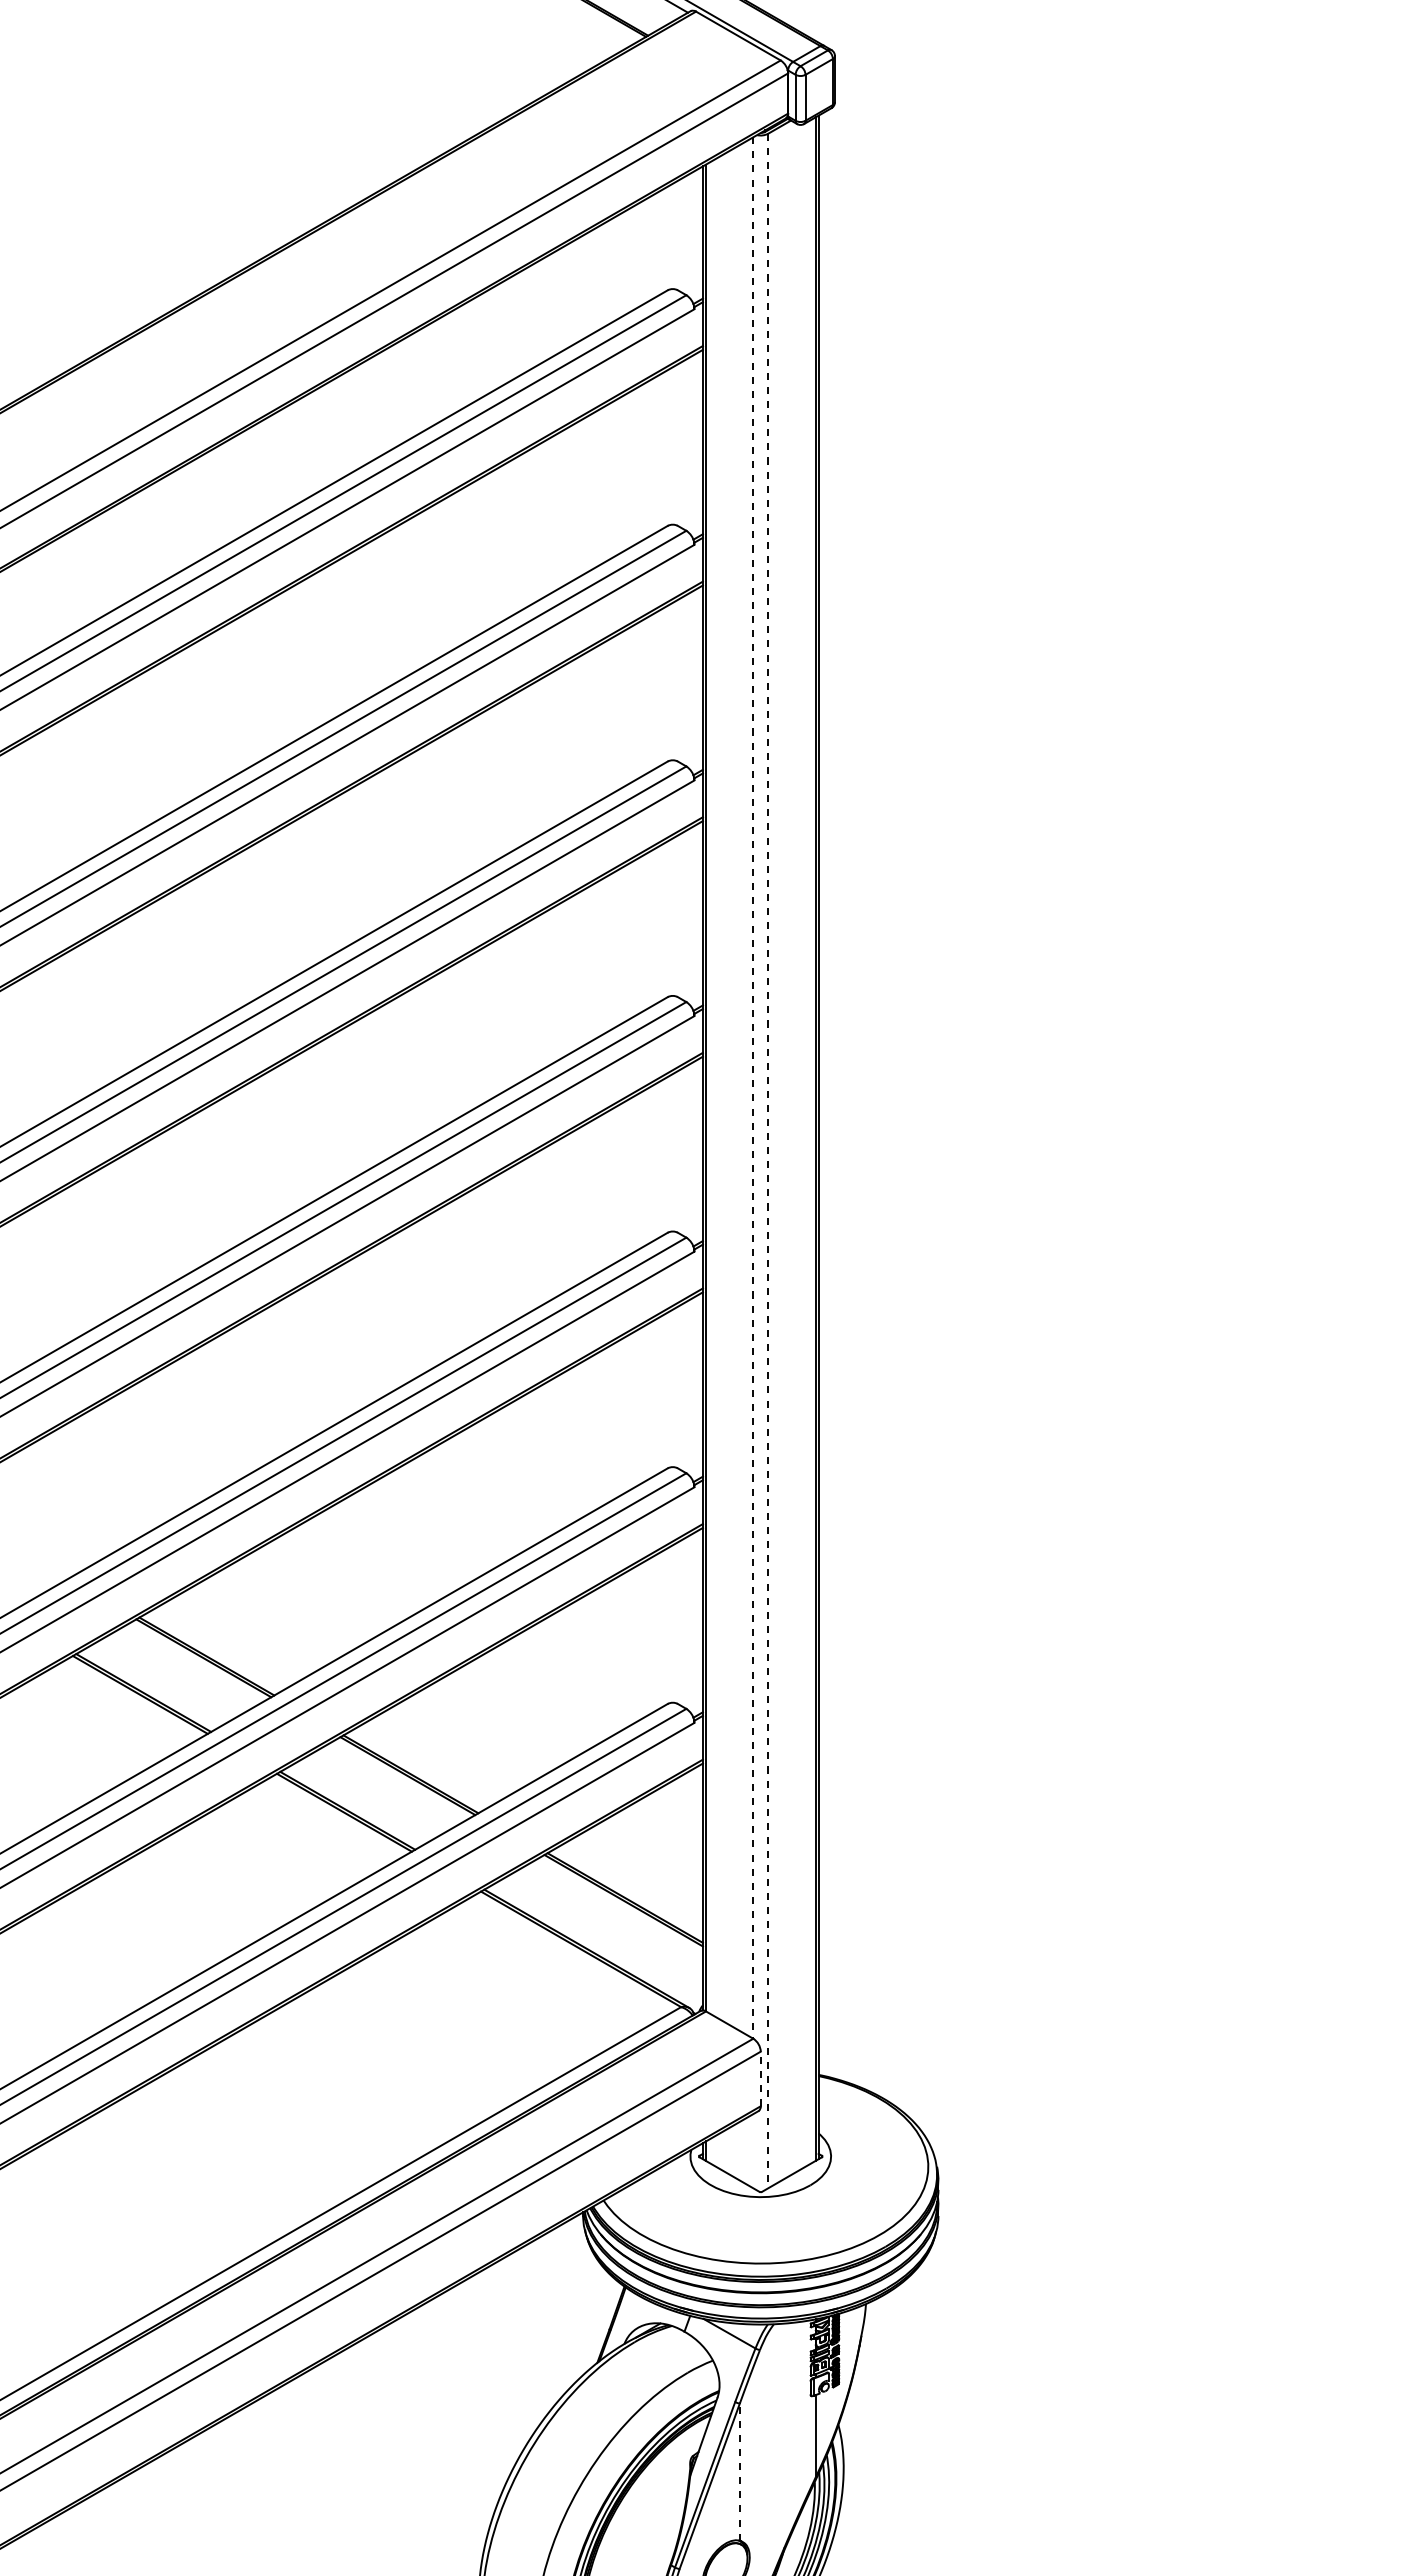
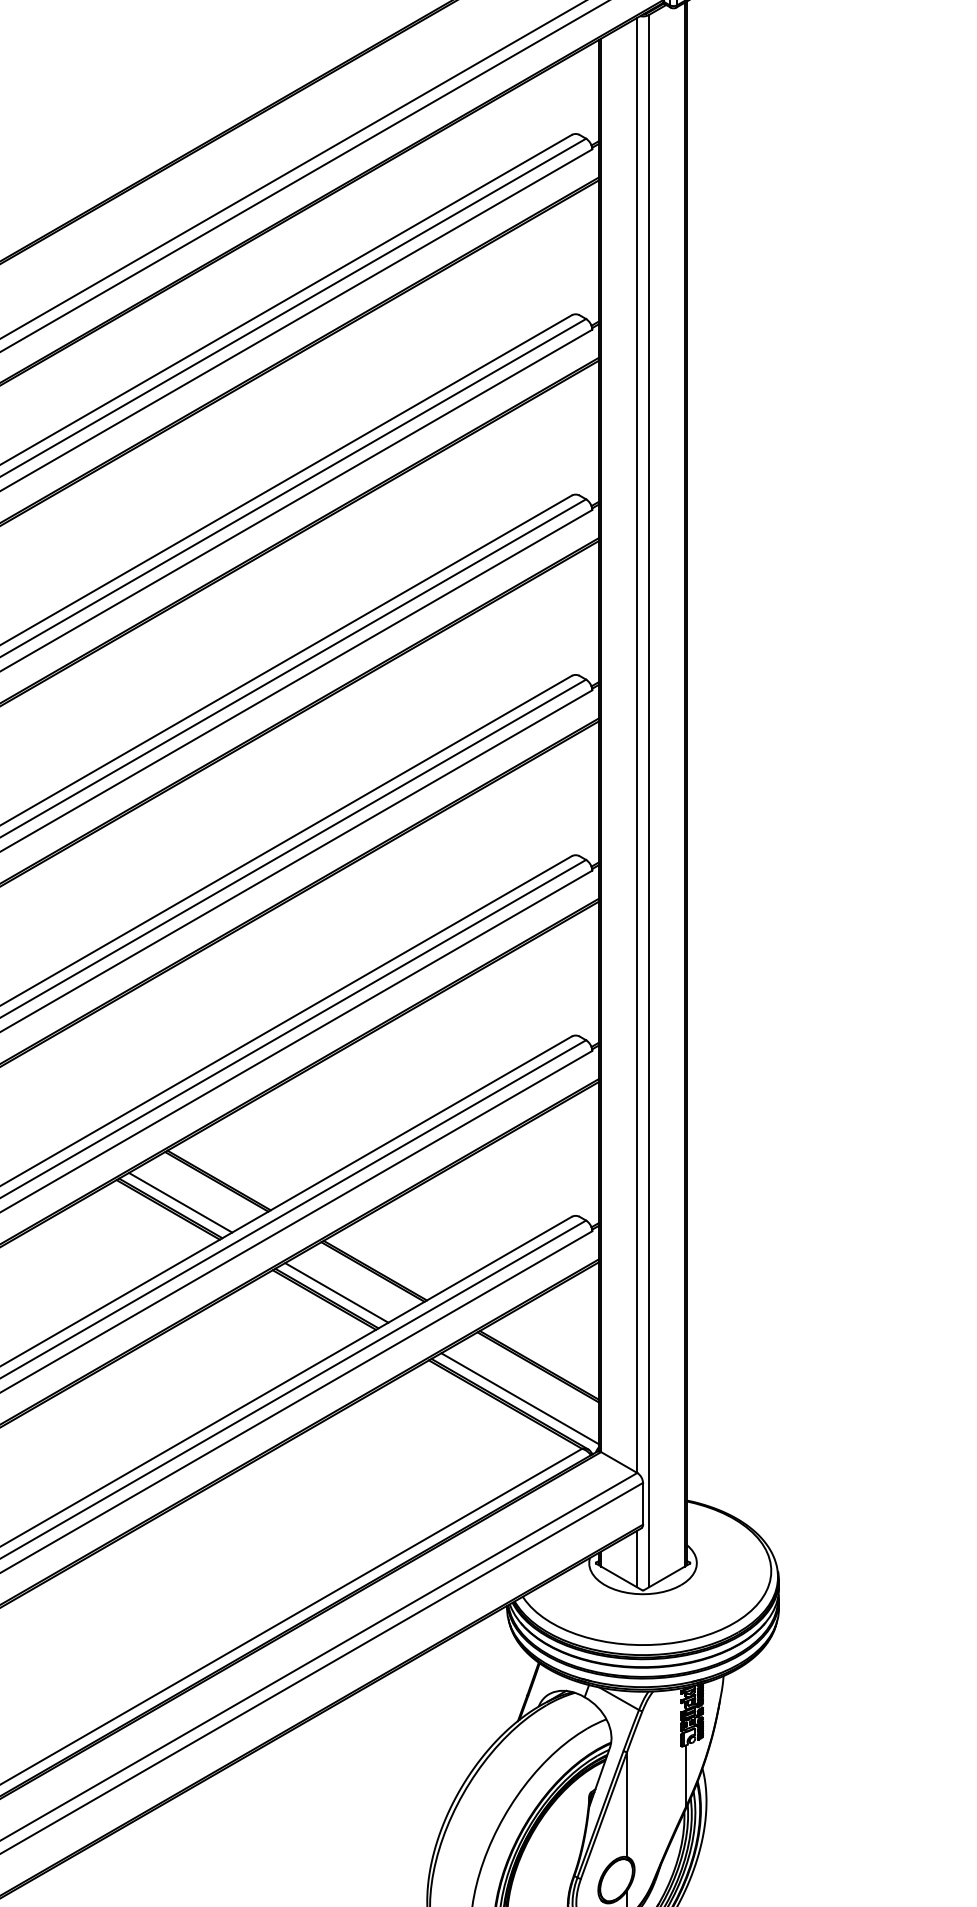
line: (753, 1088) -> (637, 745), dashed -> solid
line: (768, 1161) -> (648, 801), dashed -> solid
line: (156, 1685) -> (180, 1202), added
line: (360, 1803) -> (336, 1292), added
line: (599, 1941) -> (519, 1398), added
line: (760, 2078) -> (642, 1503), dashed -> solid
line: (753, 2151) -> (637, 1559), added
line: (739, 2472) -> (626, 1804), dashed -> solid

